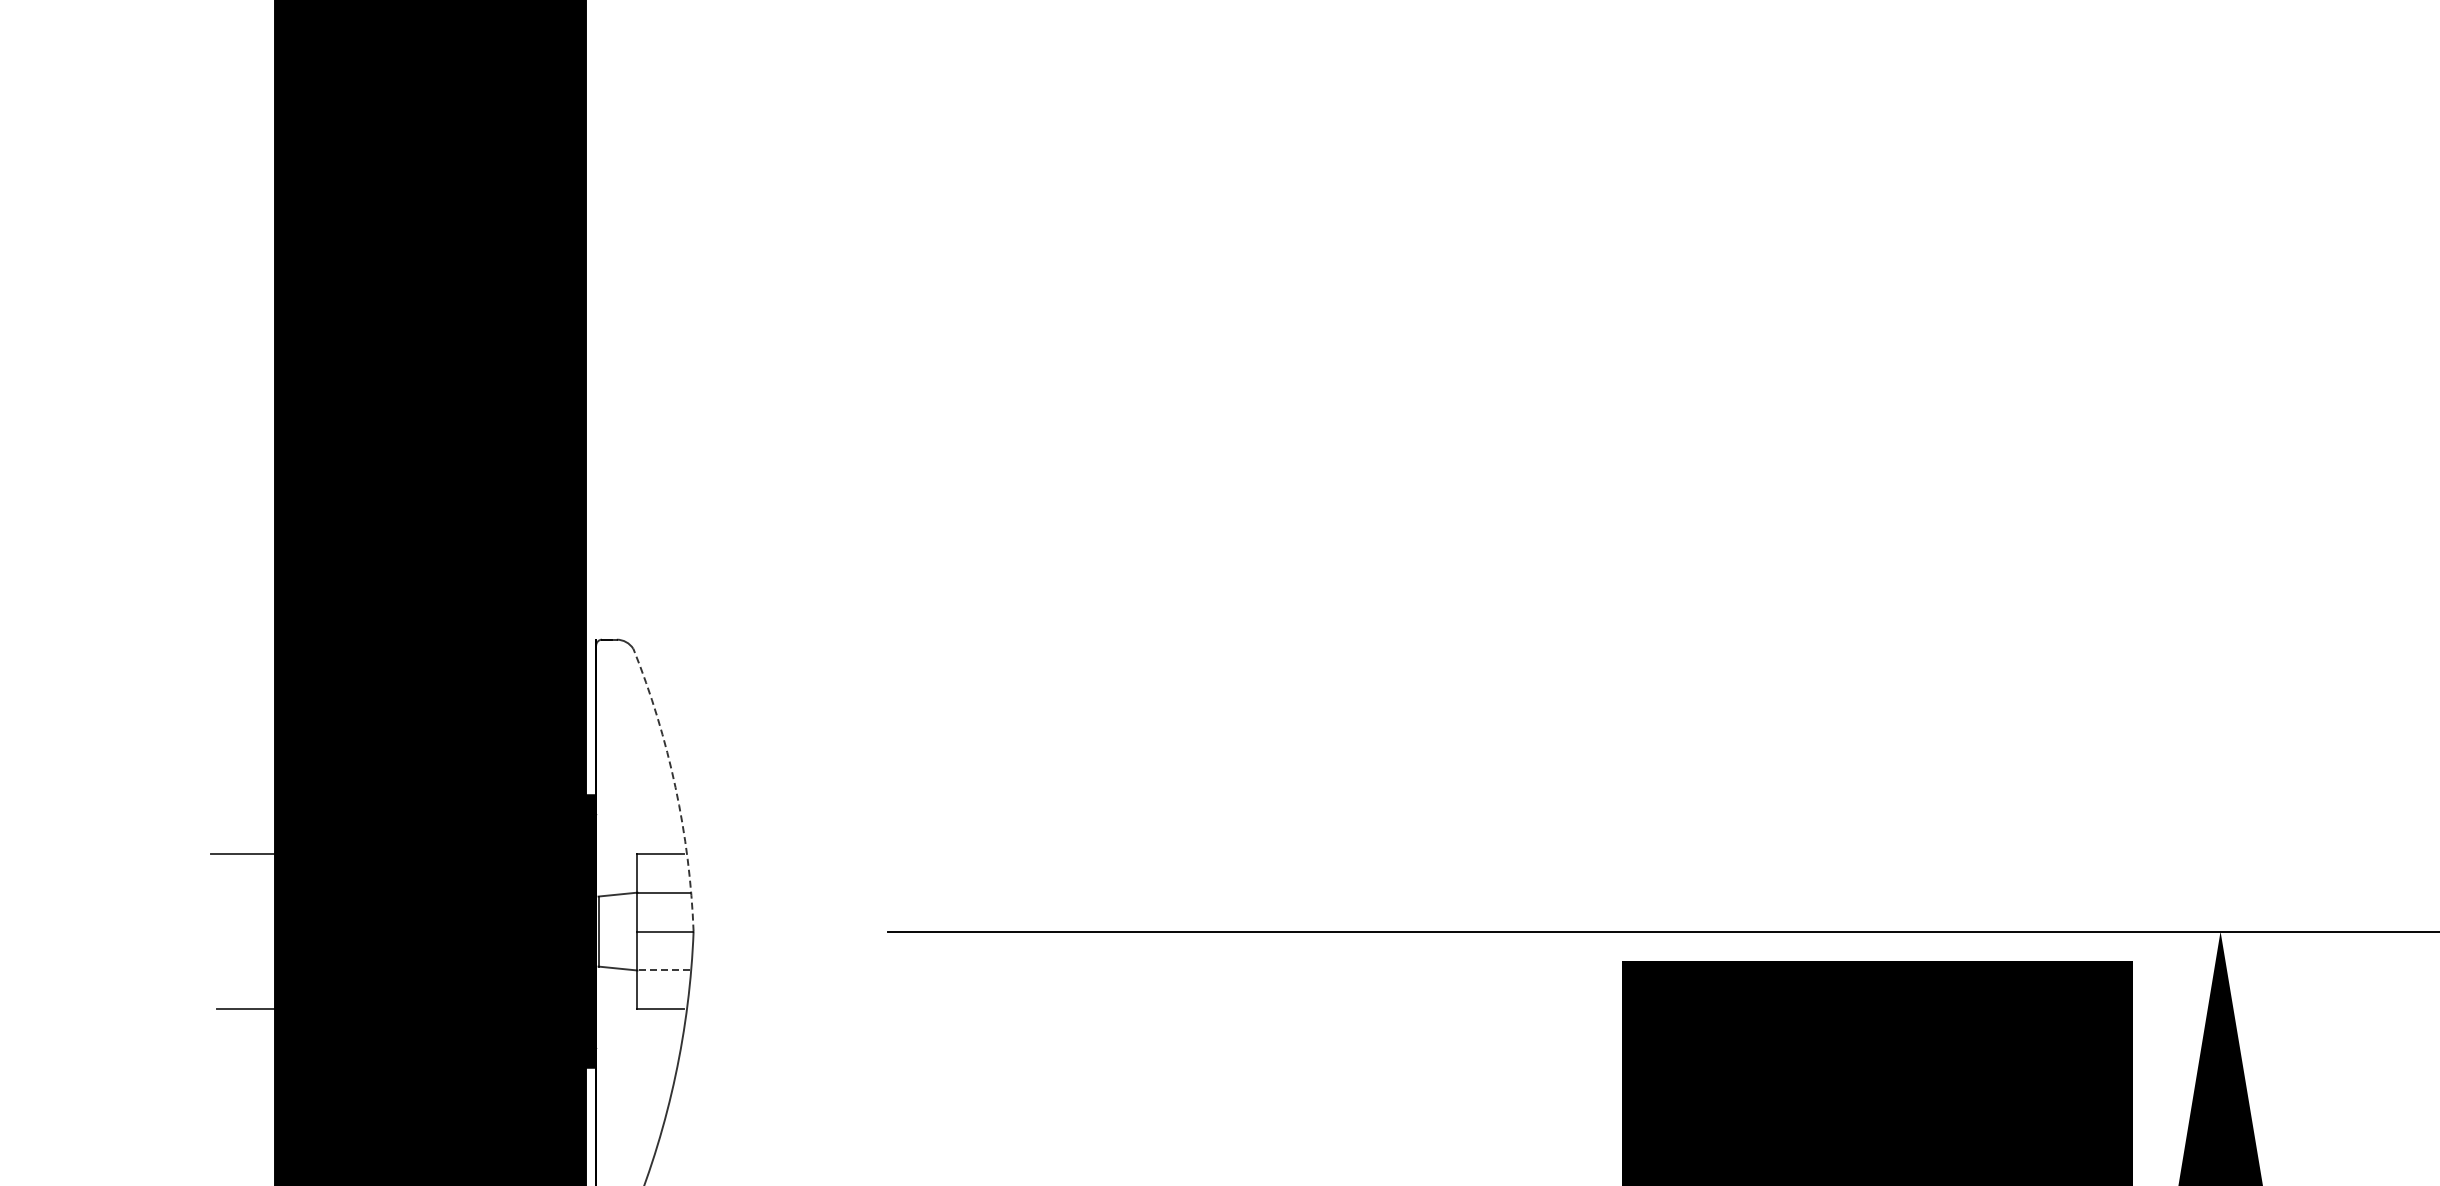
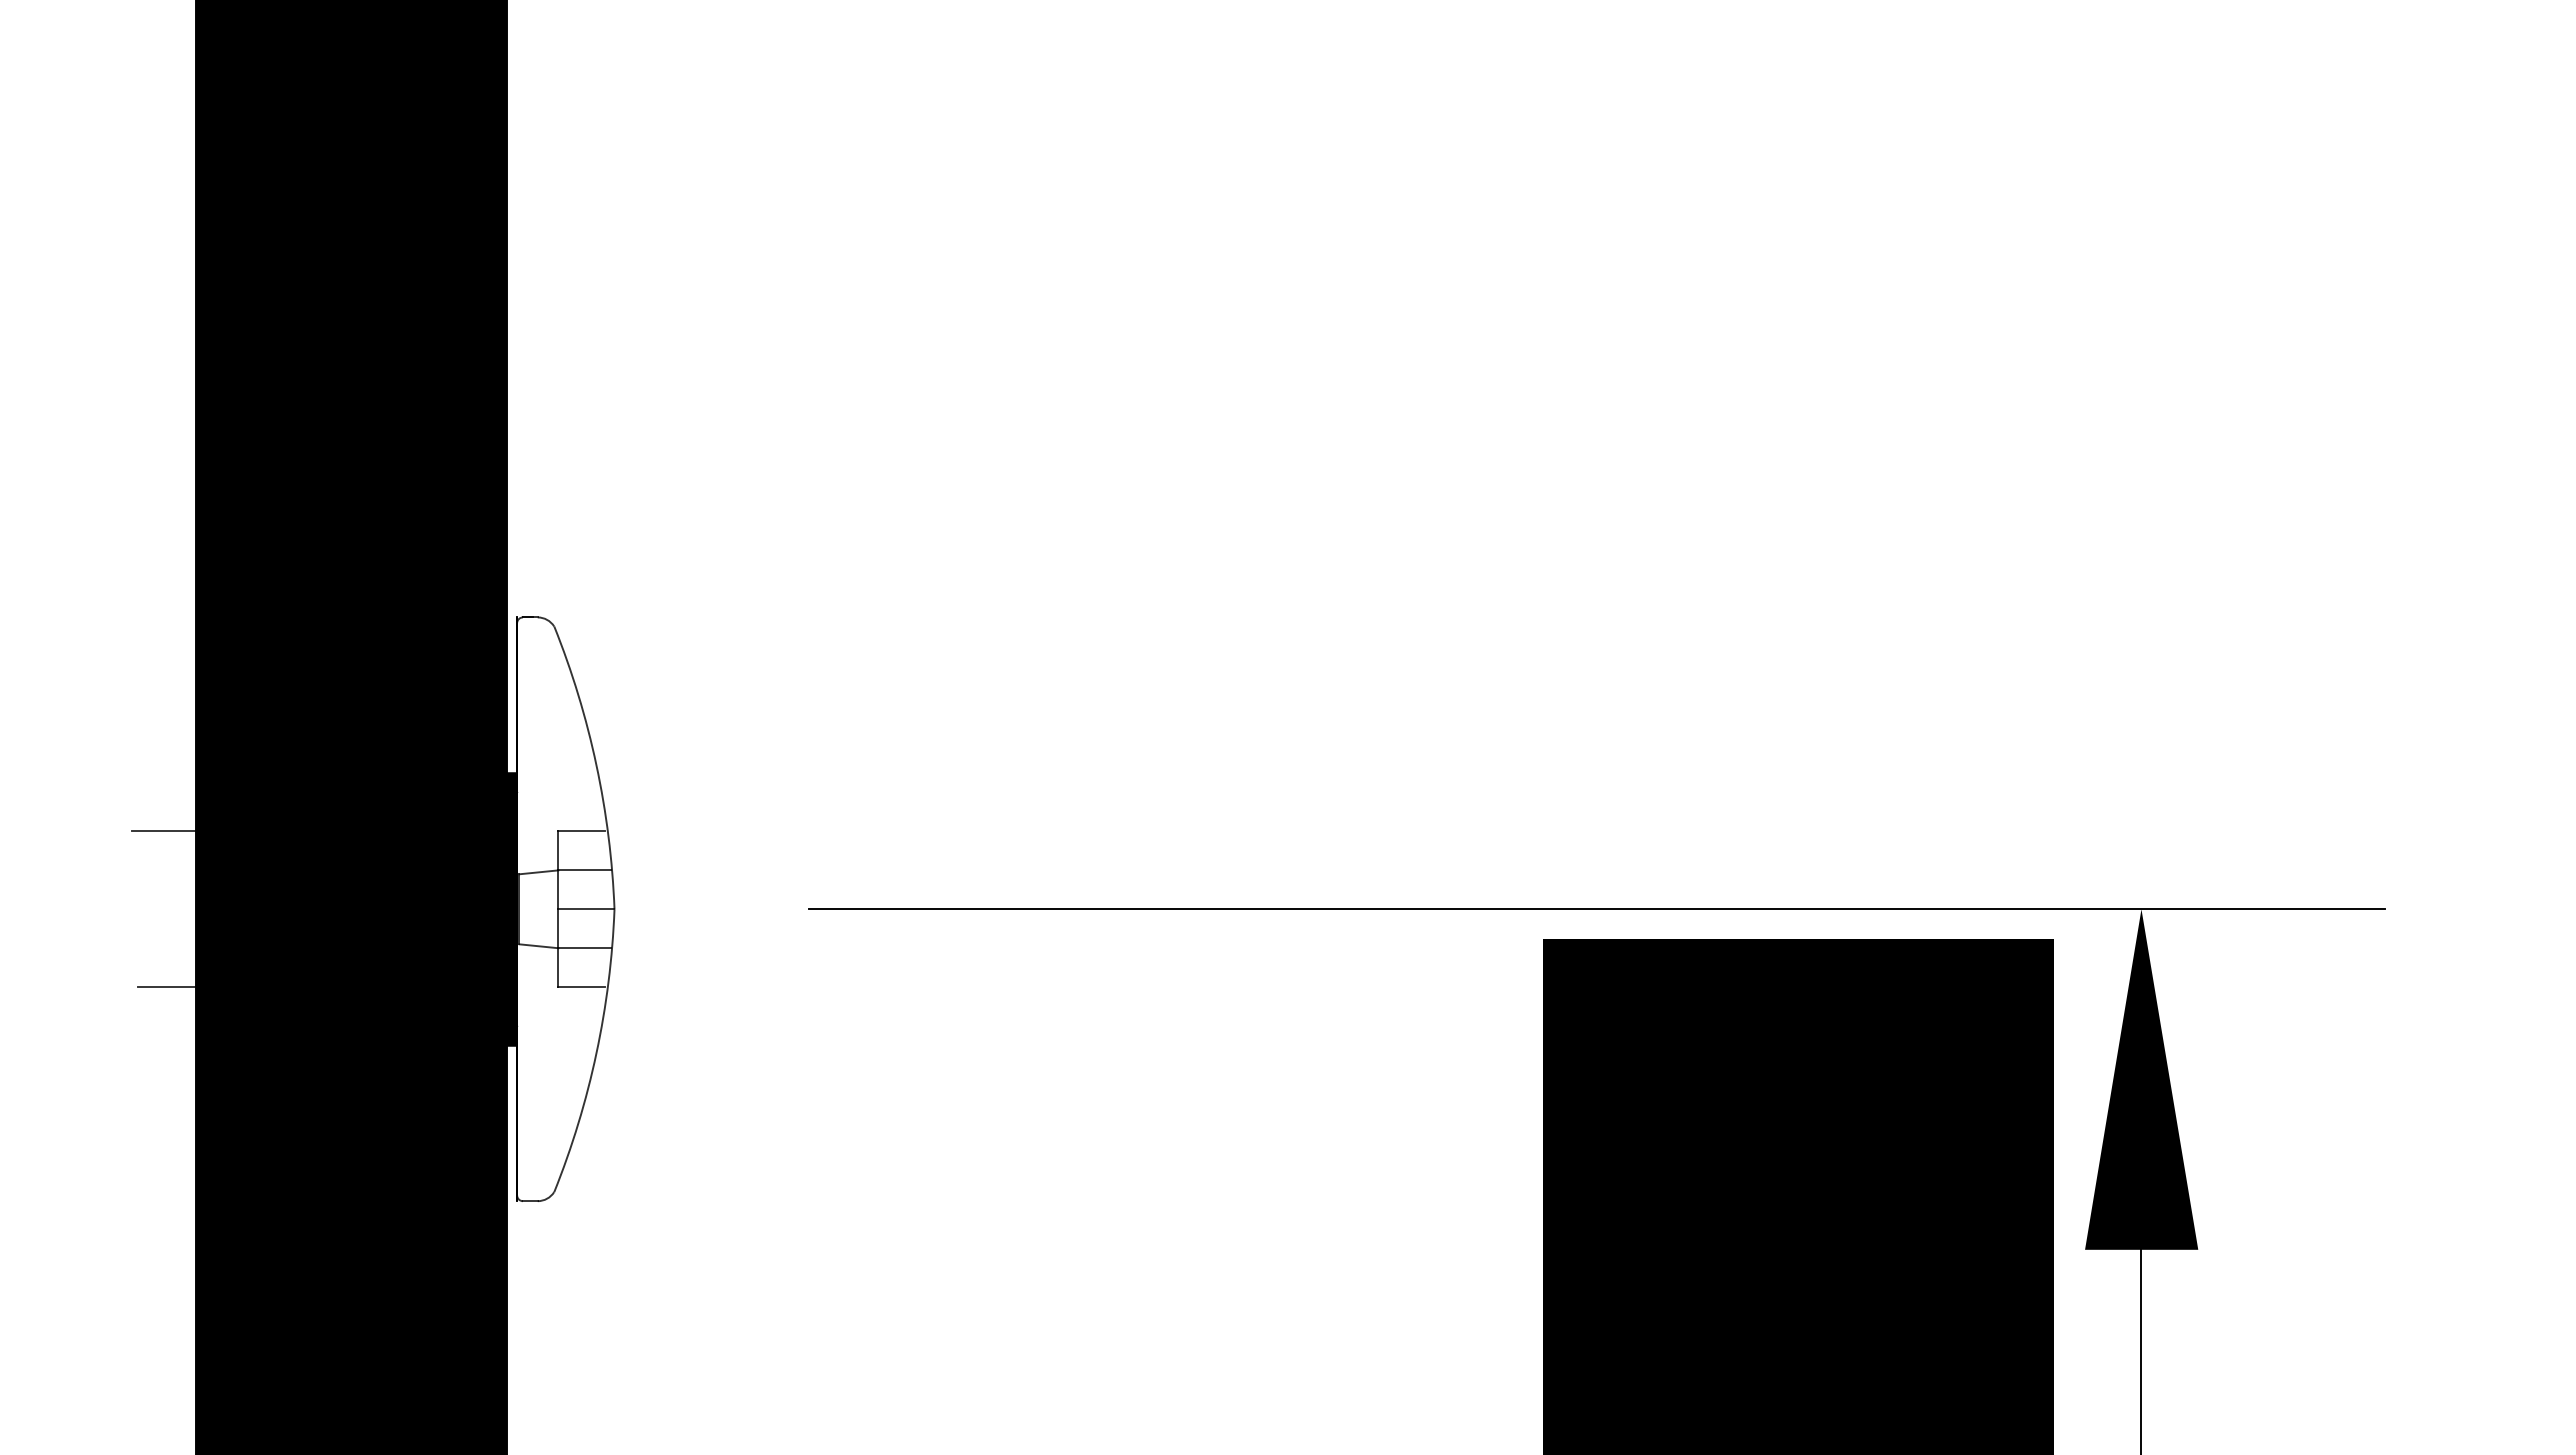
arc: (675, 787) -> (596, 765), dashed -> solid
line: (663, 970) -> (584, 948), dashed -> solid

